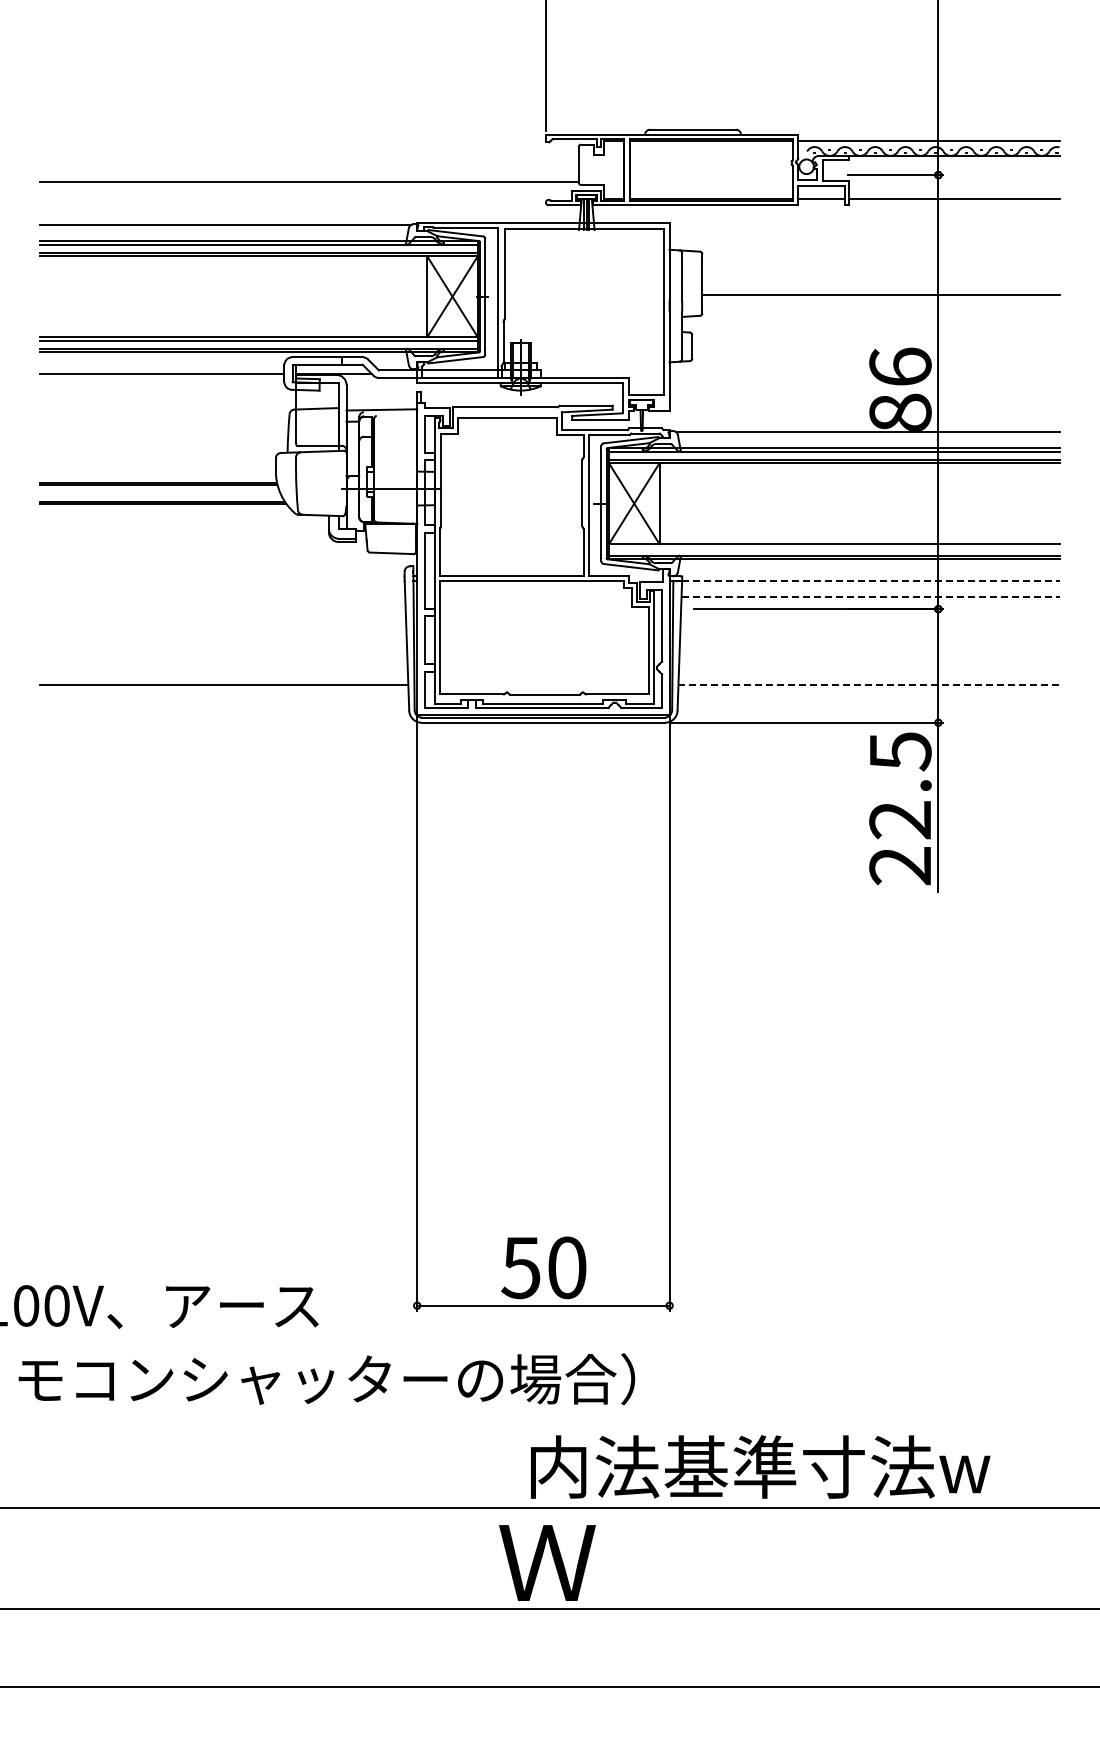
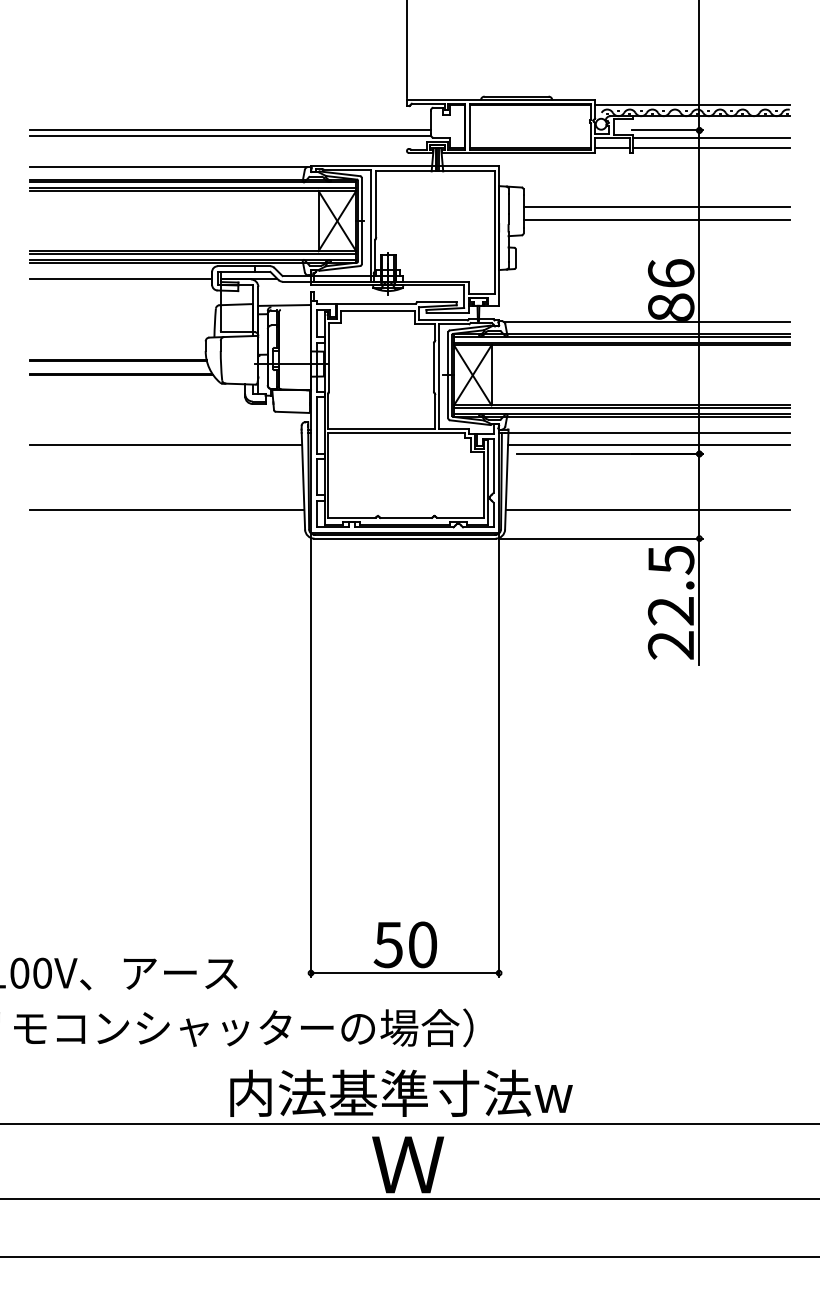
line: (308, 175) -> (230, 130), added
line: (953, 185) -> (710, 138), added
line: (880, 277) -> (656, 206), added
line: (834, 547) -> (622, 408), added
line: (870, 580) -> (648, 432), dashed -> solid
line: (222, 596) -> (165, 444), added
line: (870, 596) -> (648, 444), dashed -> solid
line: (869, 684) -> (648, 510), dashed -> solid
text: (760, 1466) -> (401, 1092), moved

